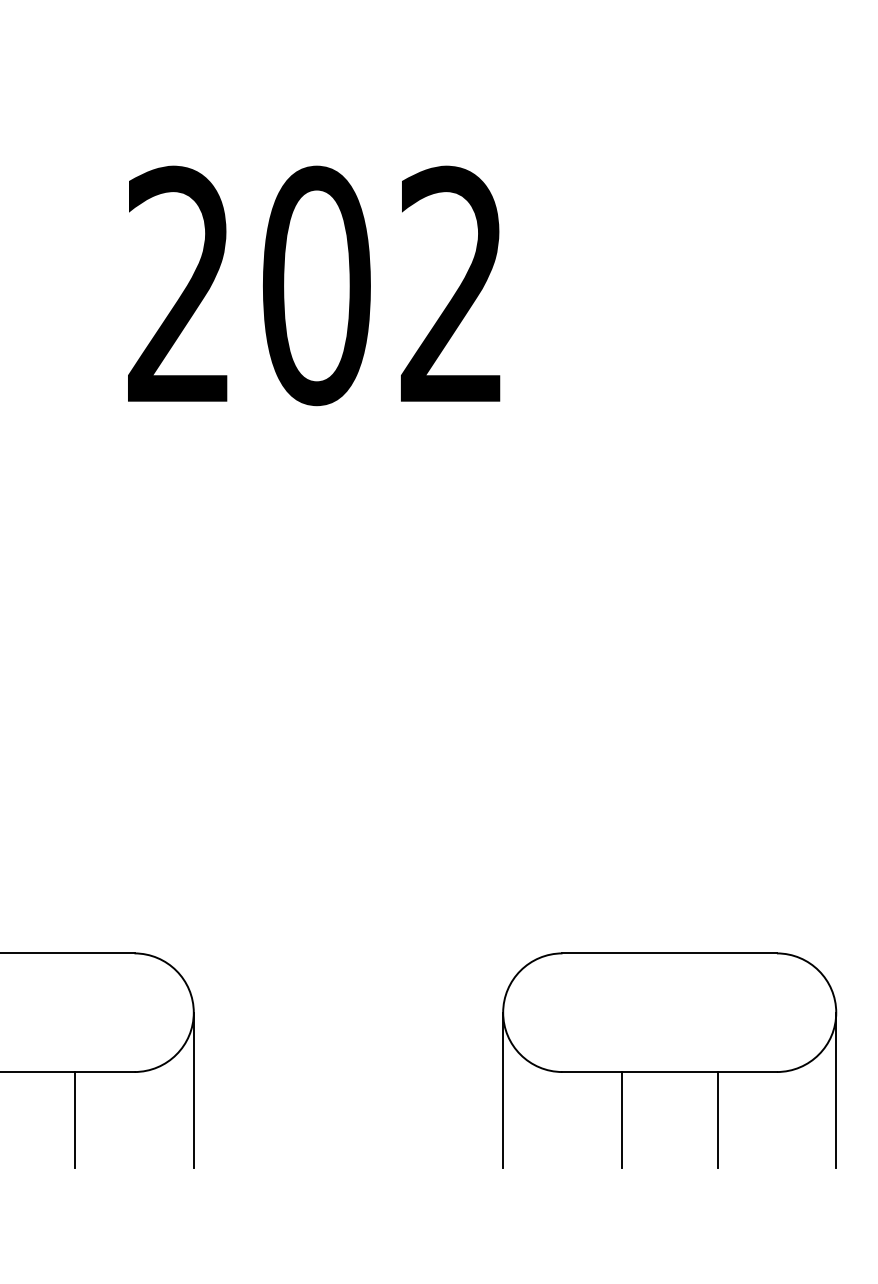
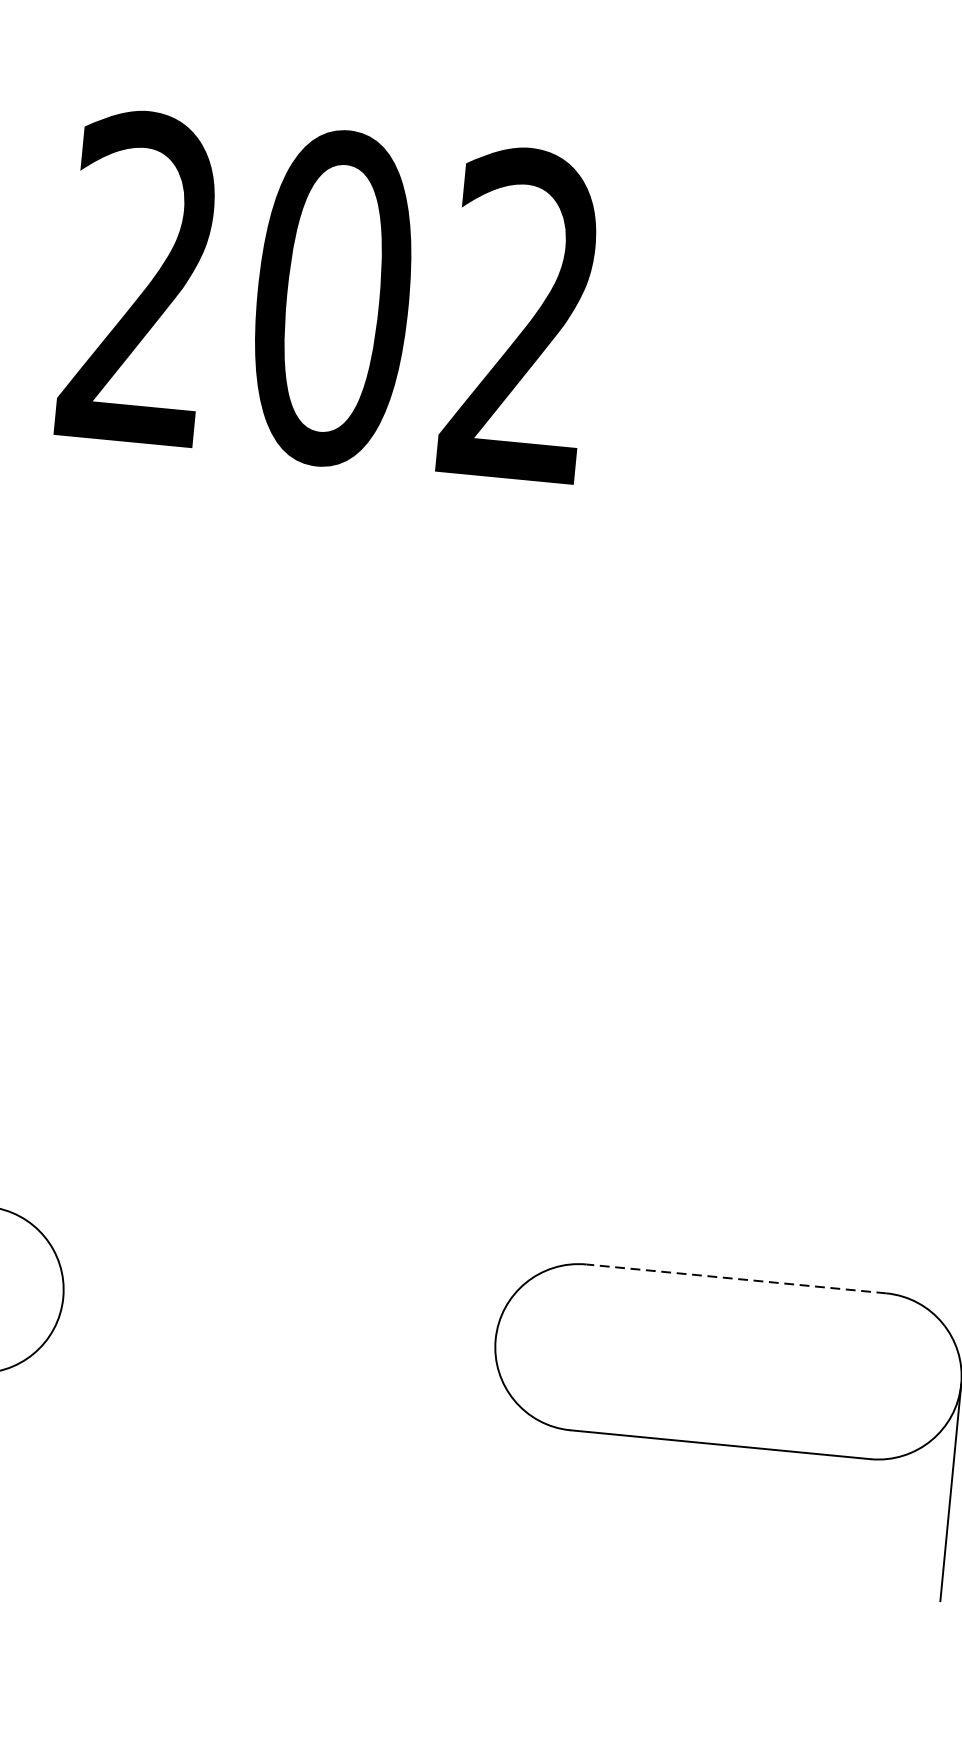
line: (669, 953) -> (736, 1279), solid -> dashed
line: (193, 1089) -> (52, 1405), removed
line: (503, 1089) -> (485, 1446), removed
line: (621, 1119) -> (646, 1504), removed
line: (717, 1119) -> (780, 1517), removed

